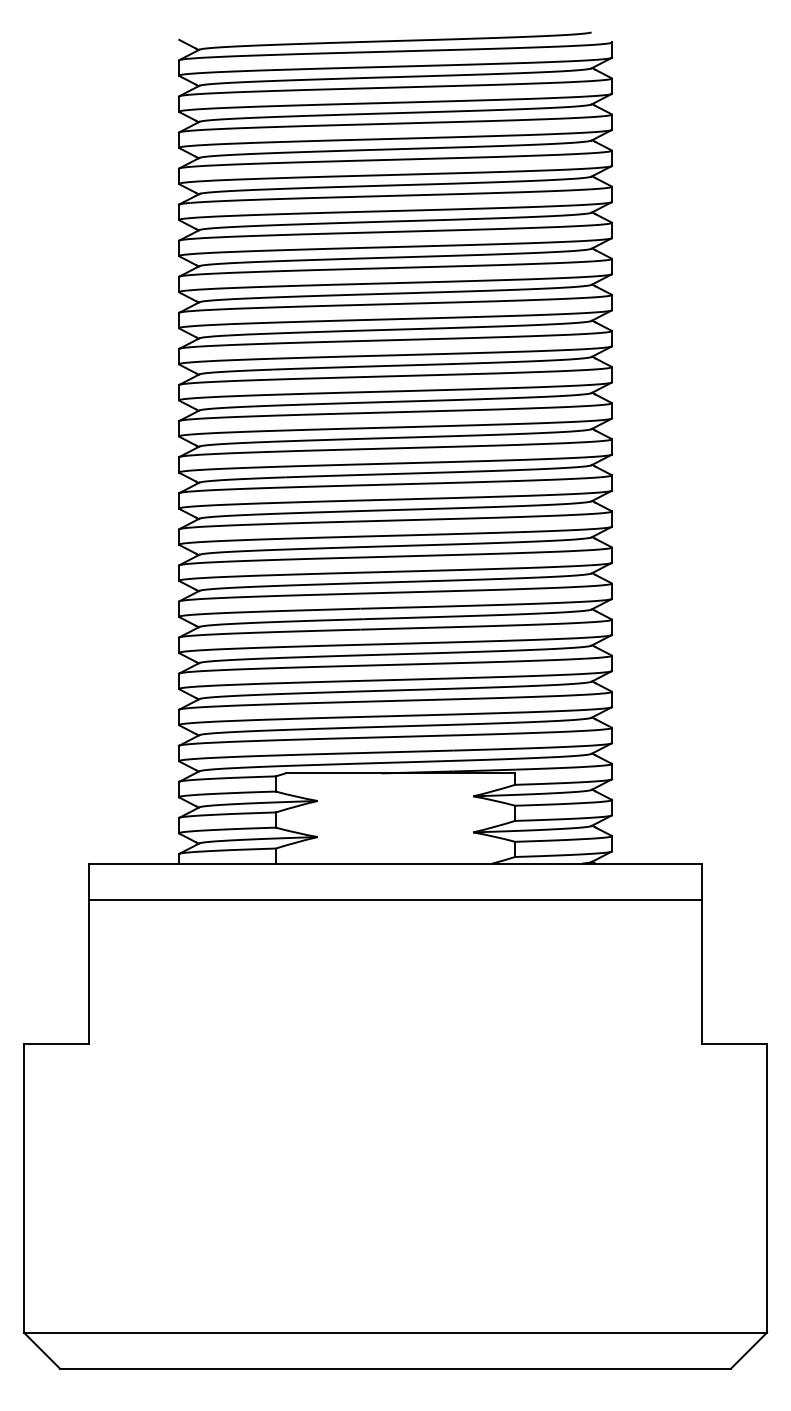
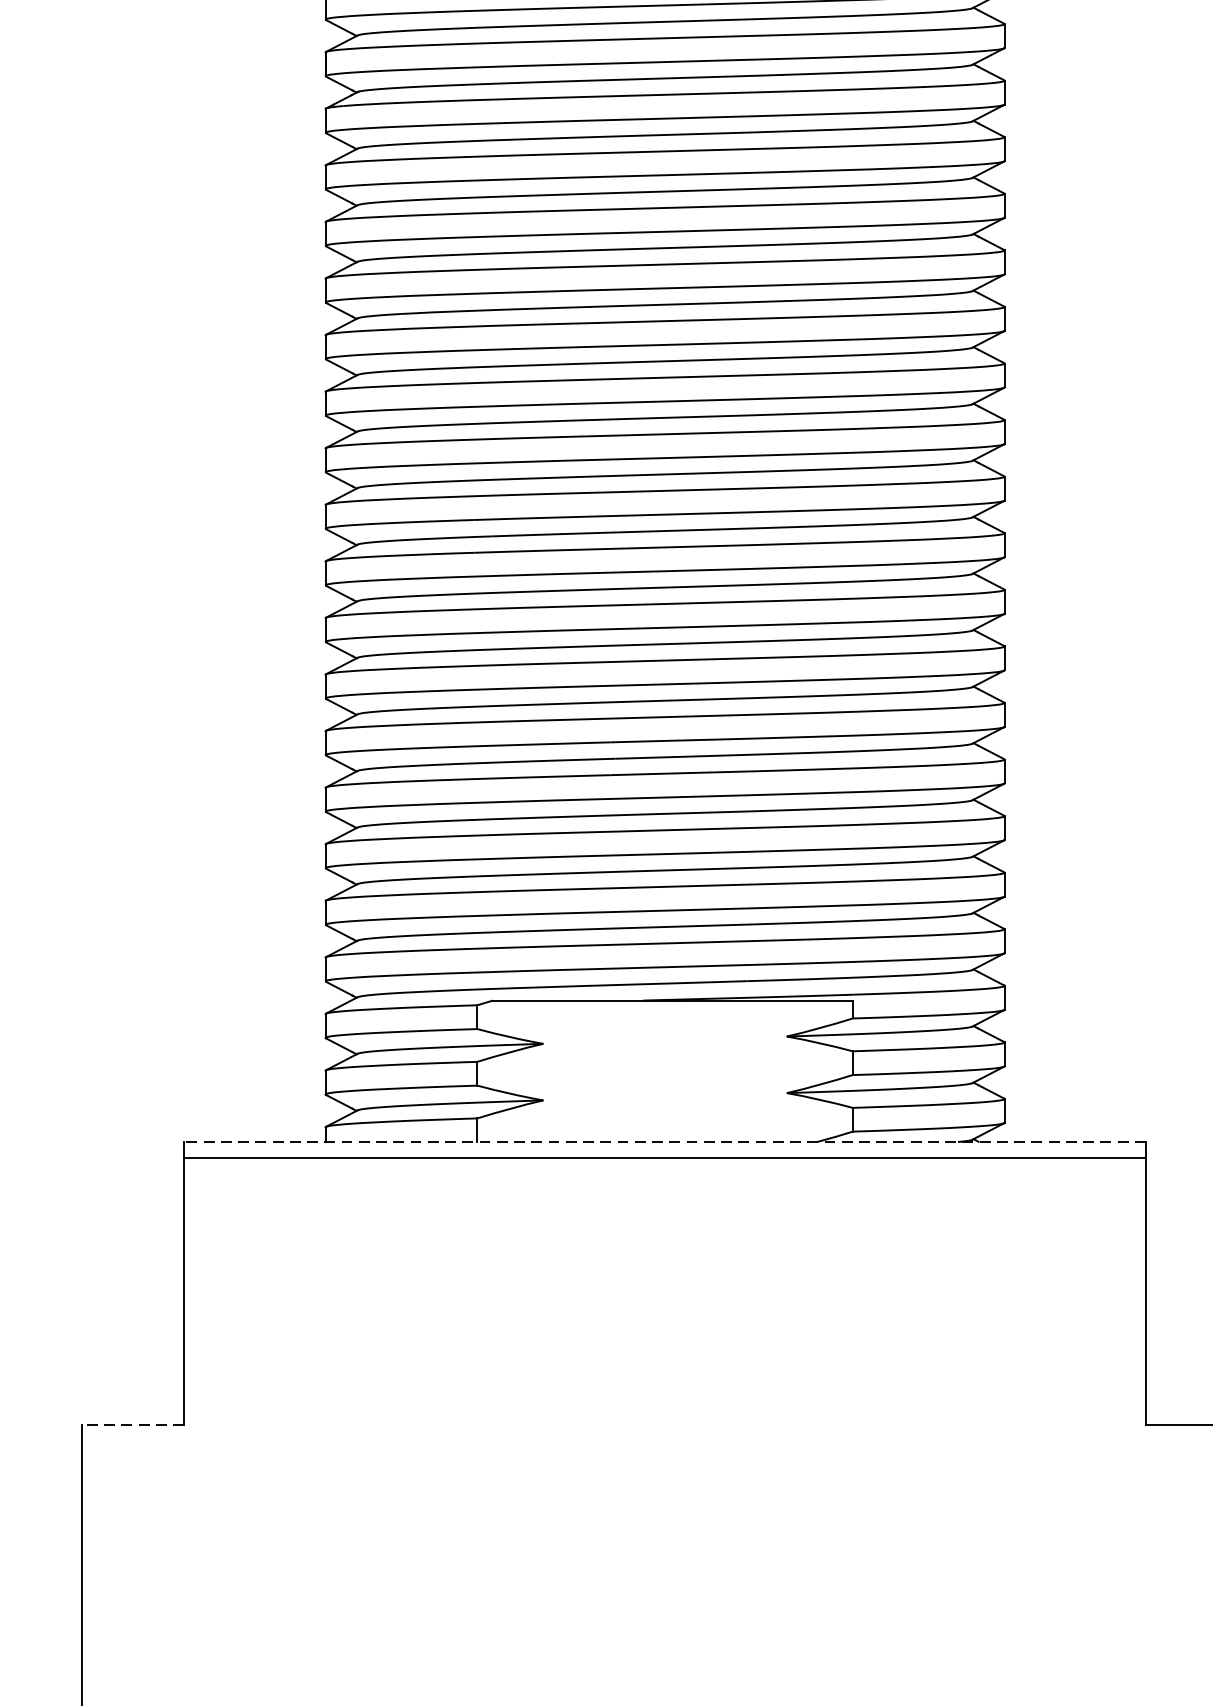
line: (395, 863) -> (665, 1141), solid -> dashed
line: (395, 899) -> (665, 1157), moved
line: (55, 1043) -> (131, 1424), solid -> dashed

